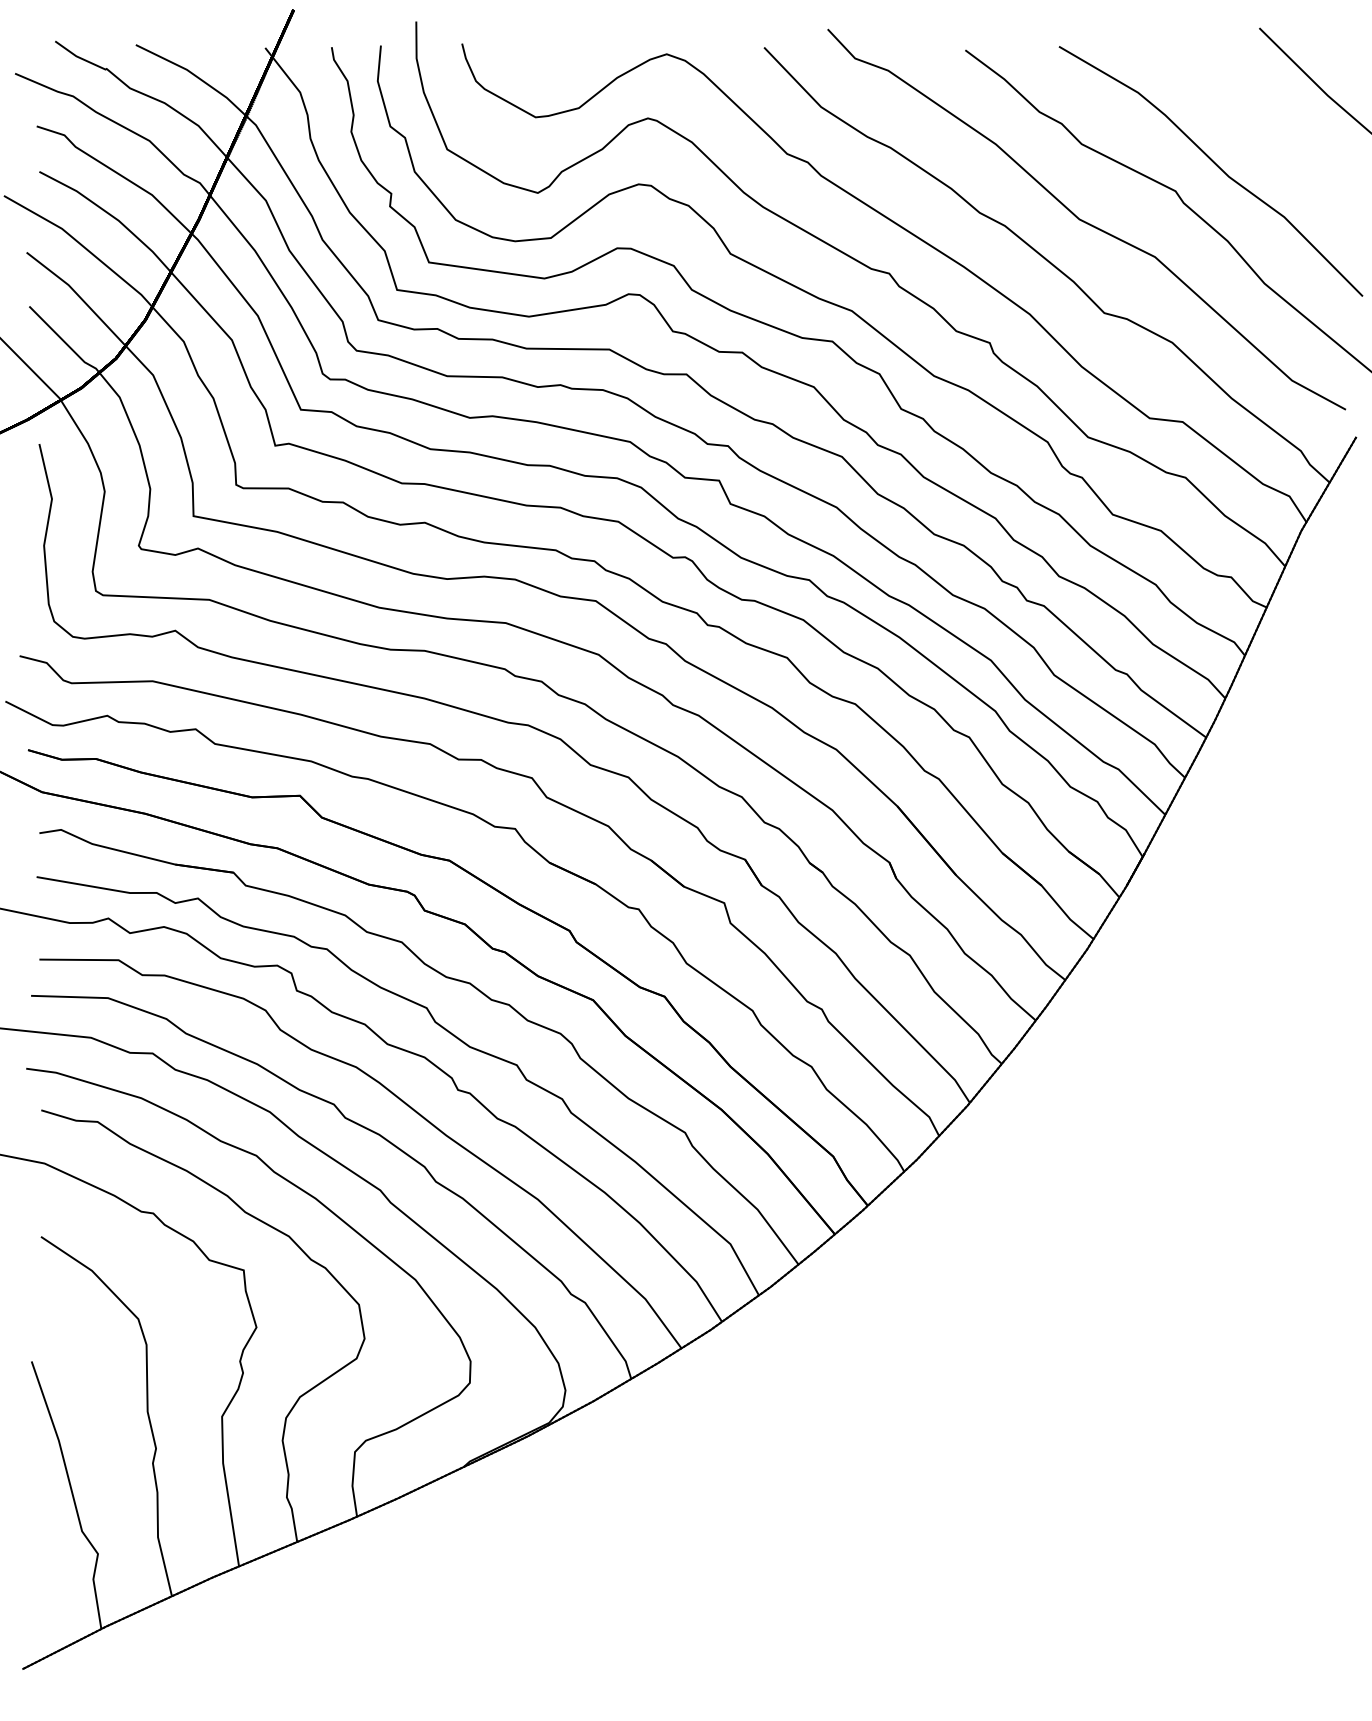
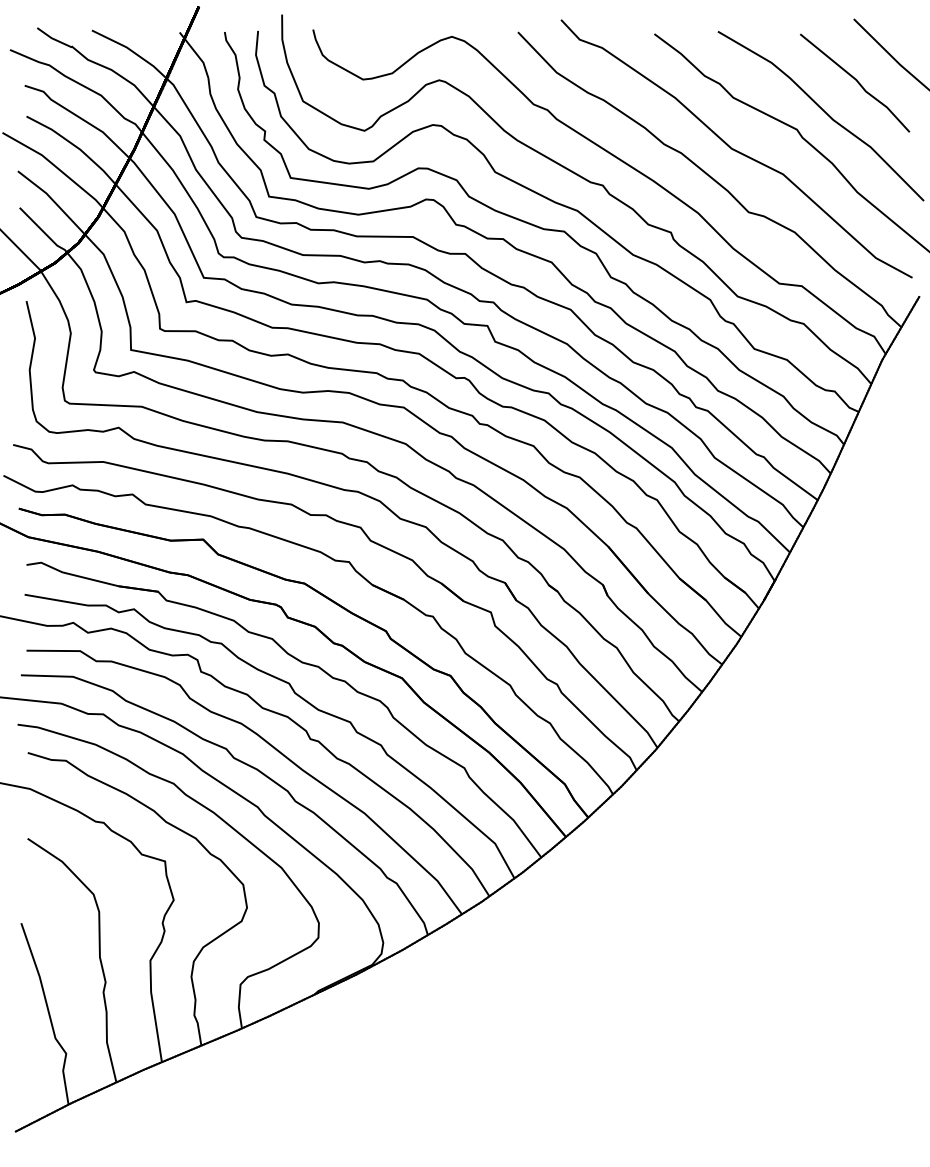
part: (1261, 121) -> (855, 82), added

